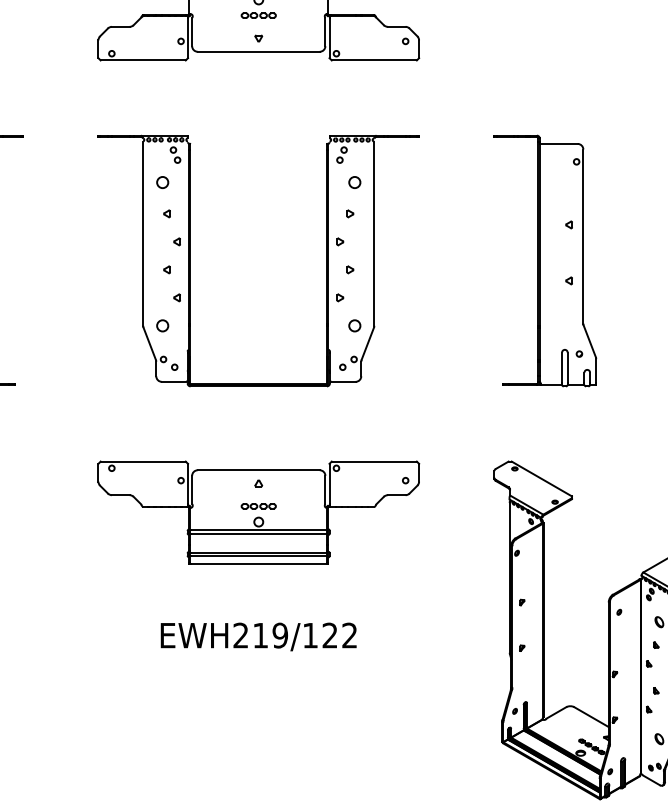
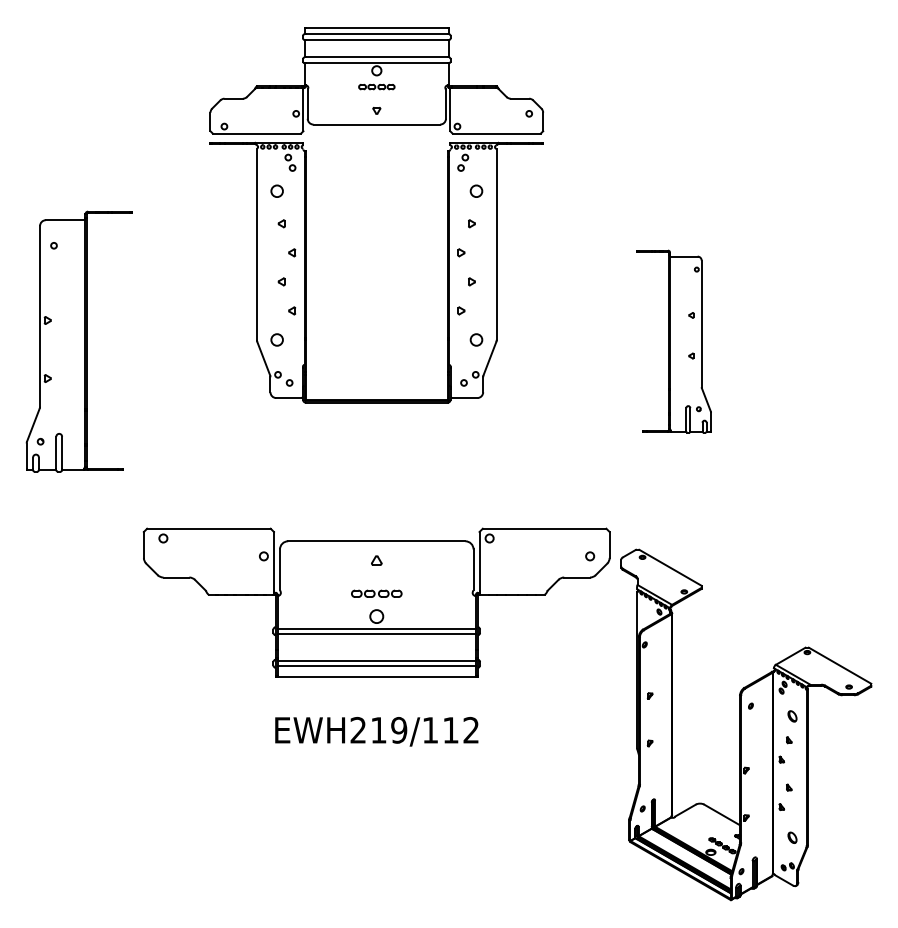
part: (190, 260) -> (306, 272), moved
part: (544, 260) -> (673, 341), size x0.7
part: (258, 512) -> (376, 602), size x1.4
text: (329, 635) -> (450, 730), EWH219/122 -> EWH219/112

